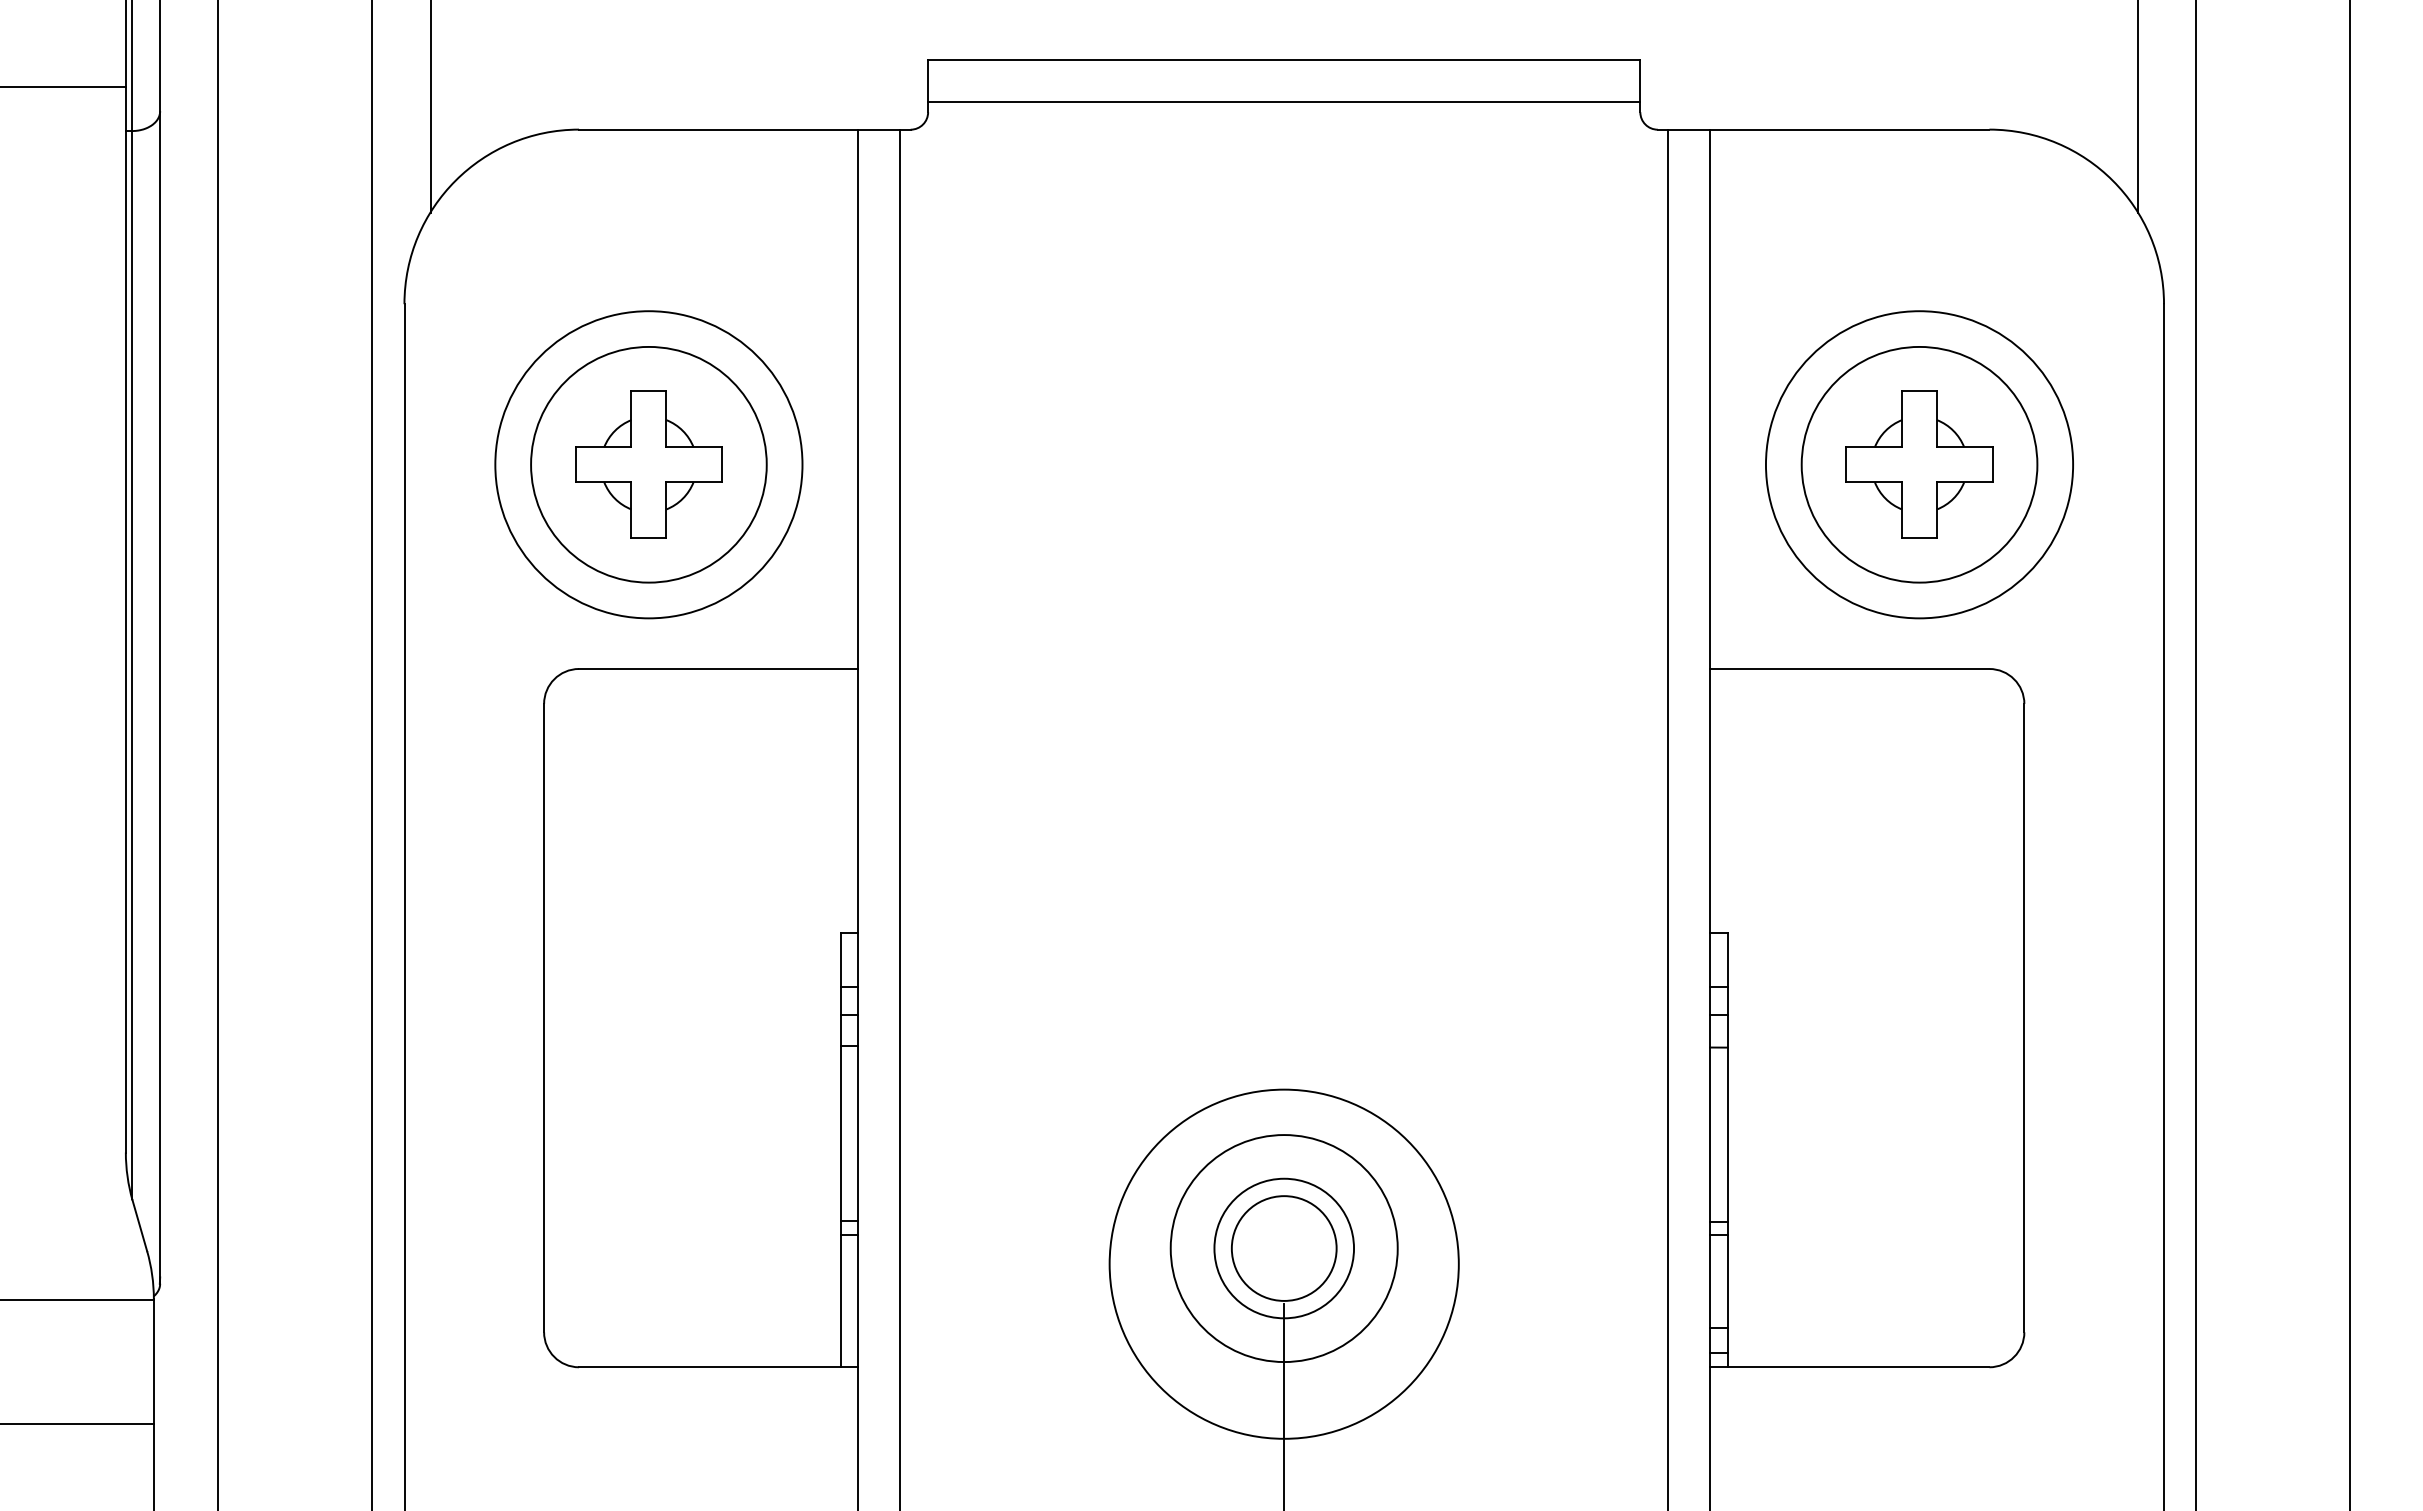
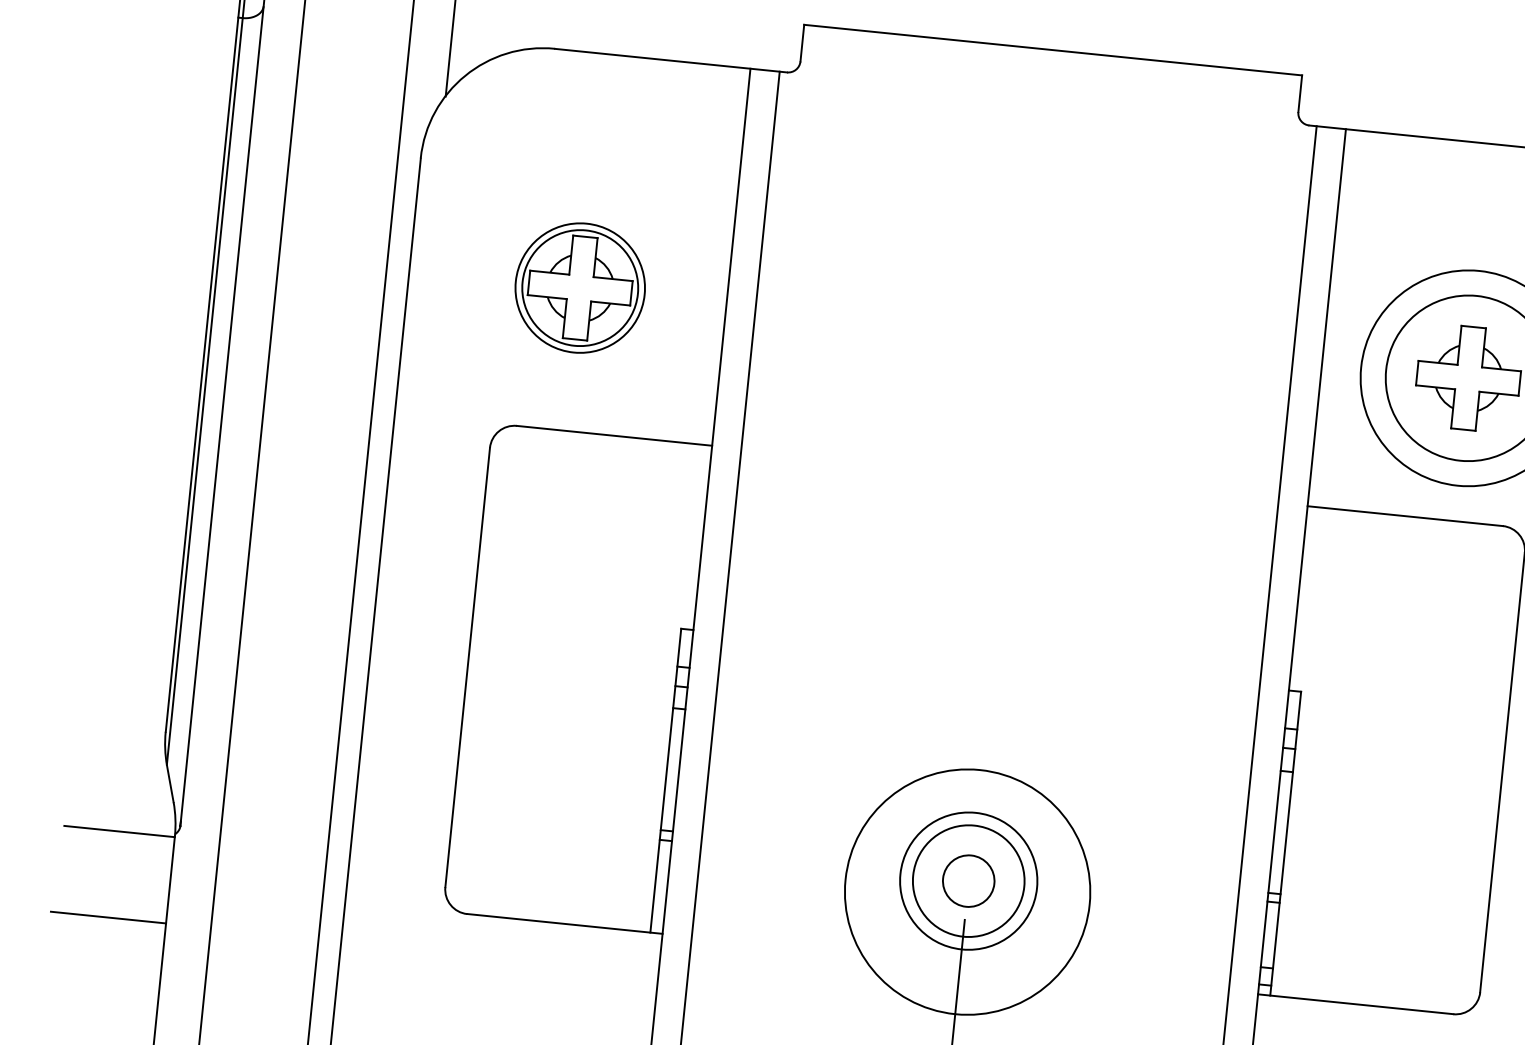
line: (1284, 101) -> (1050, 79), removed
circle: (648, 464) -> (579, 287), size x0.6
circle: (648, 464) -> (579, 287), size x0.7
circle: (1283, 1248) -> (968, 881), size x0.7
circle: (1283, 1248) -> (968, 881), size x0.7
circle: (1284, 1248) -> (968, 881), size x1.4

